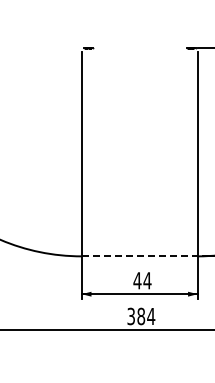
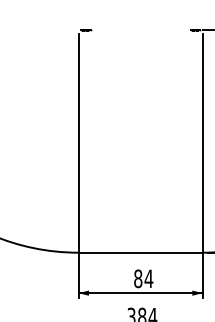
line: (139, 256) -> (140, 252), dashed -> solid
text: (137, 280) -> (138, 278), 44 -> 84

